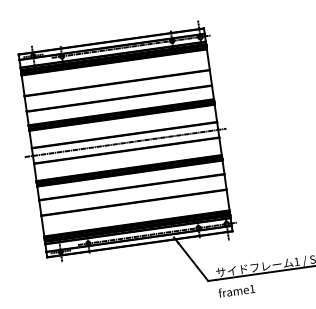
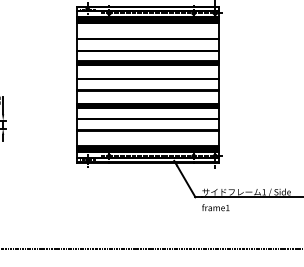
line: (125, 142) -> (147, 84), removed

